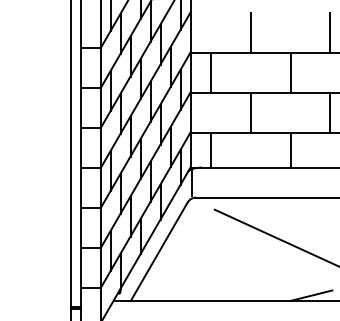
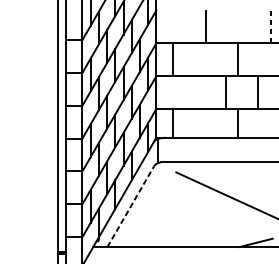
line: (330, 32) -> (271, 26), solid -> dashed
line: (250, 112) -> (226, 92), moved
line: (330, 112) -> (258, 92), moved
line: (159, 251) -> (130, 206), solid -> dashed

